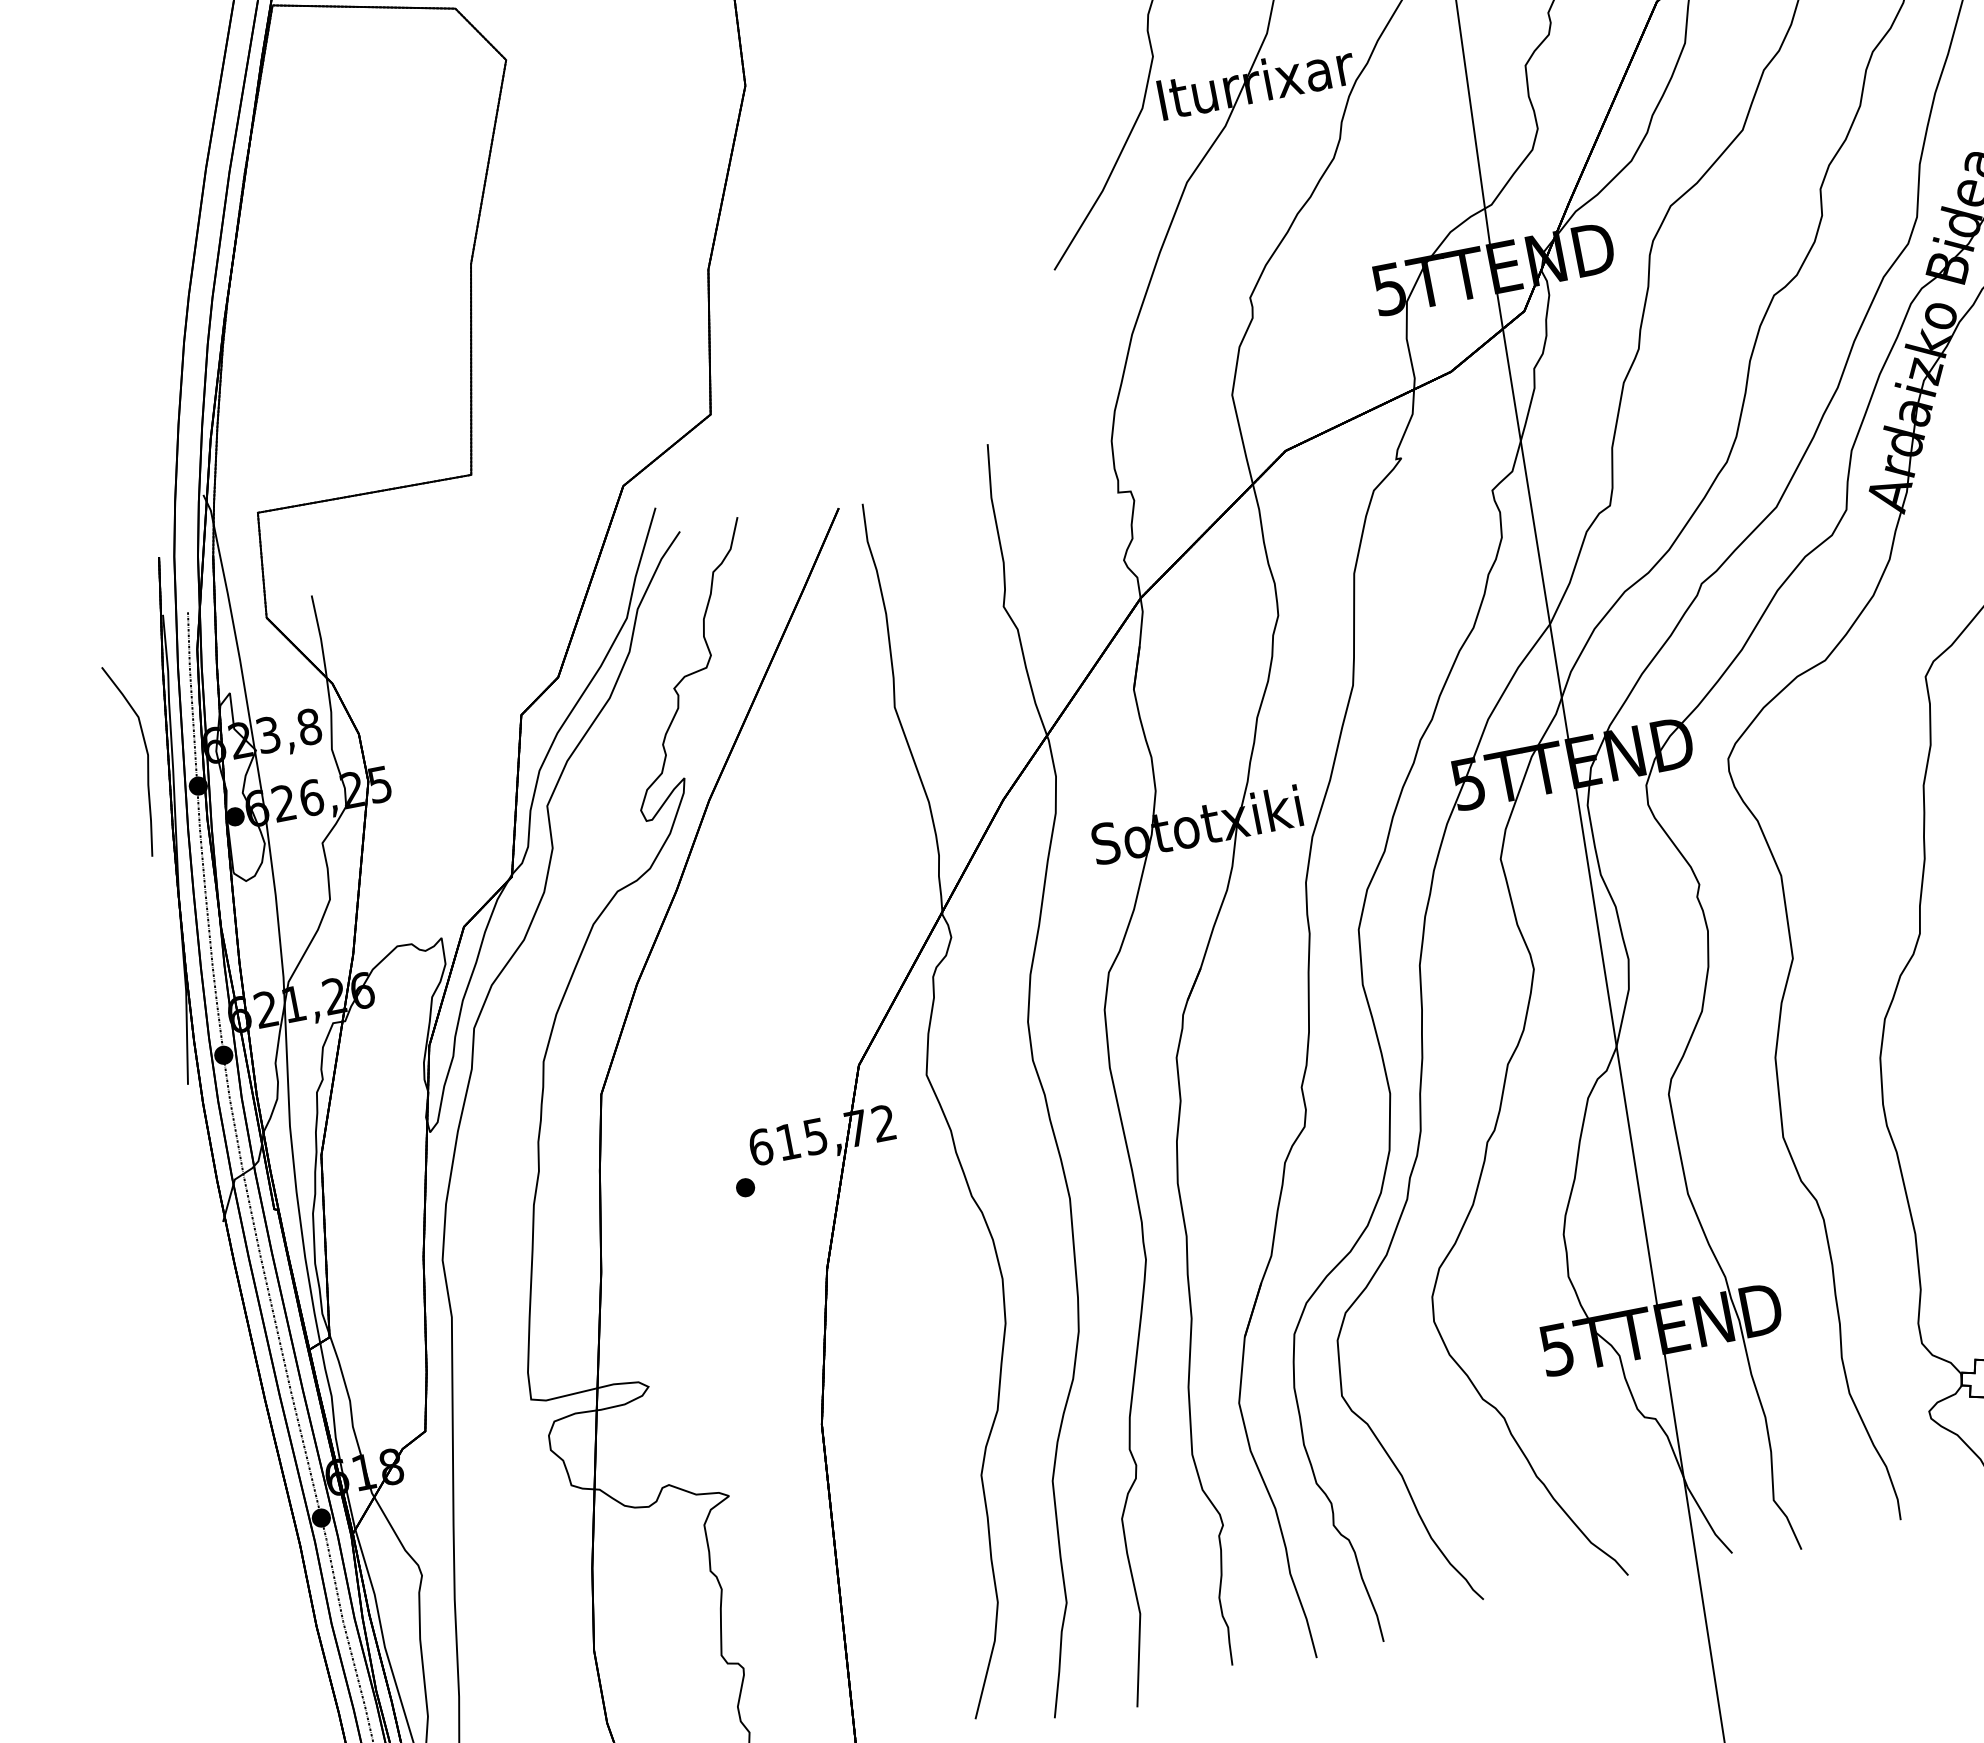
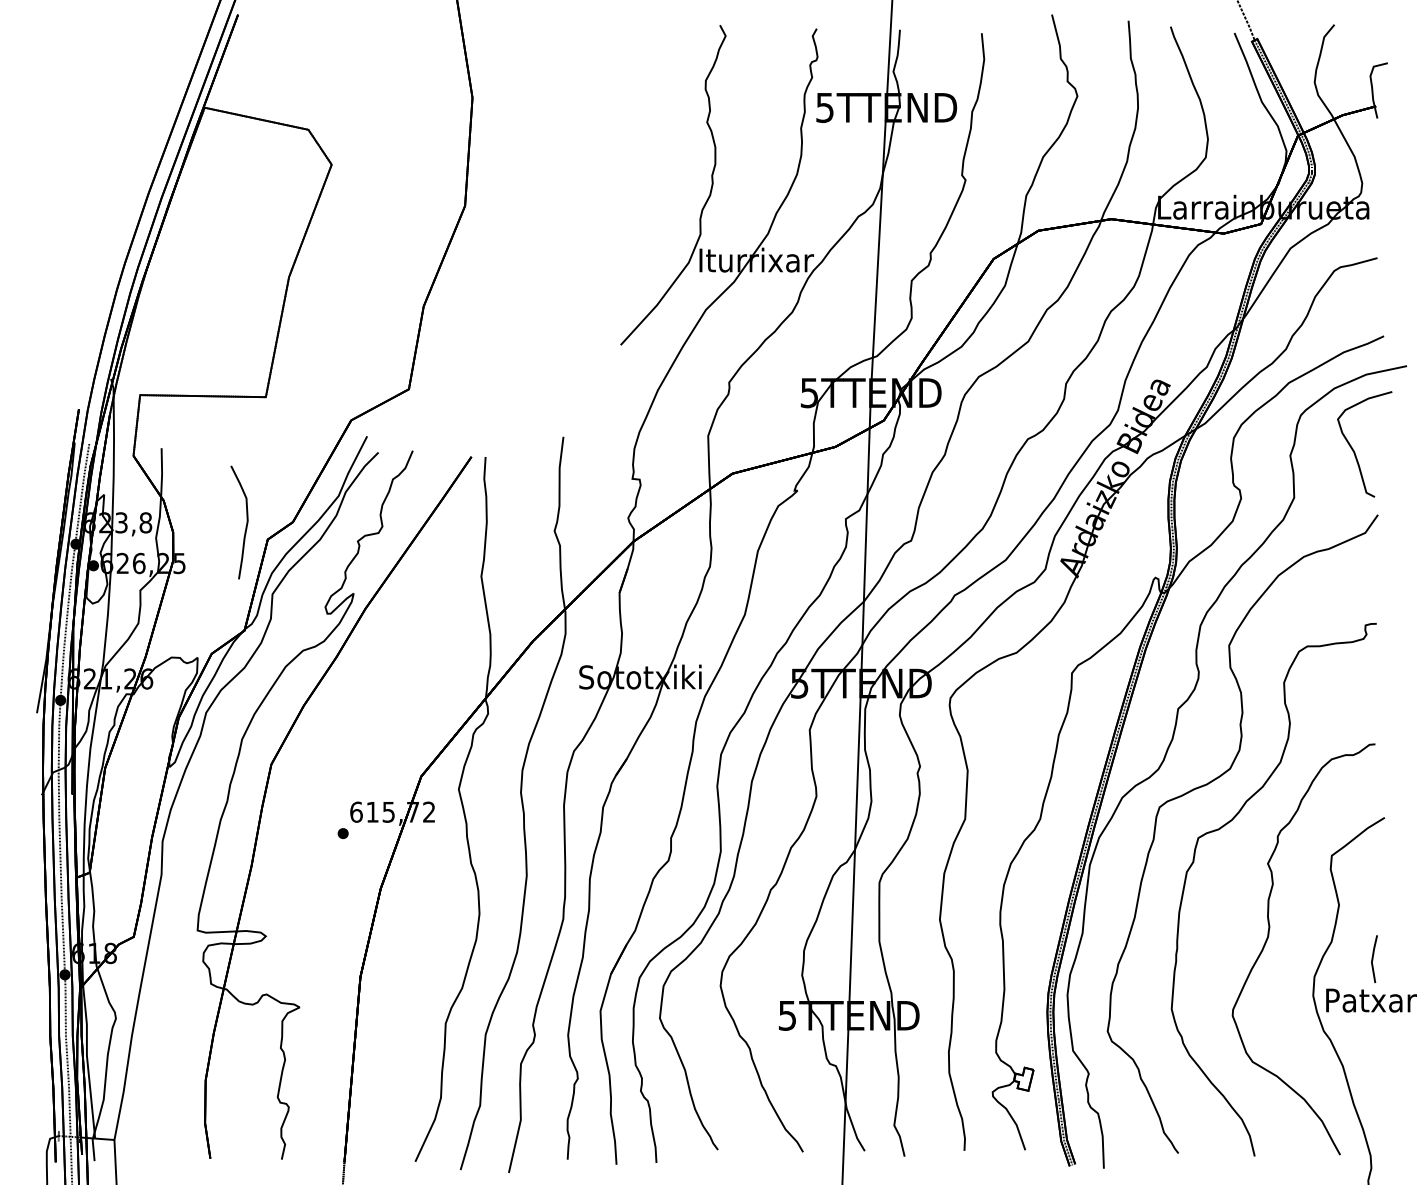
curve: (146, 758) -> (246, 522), moved

